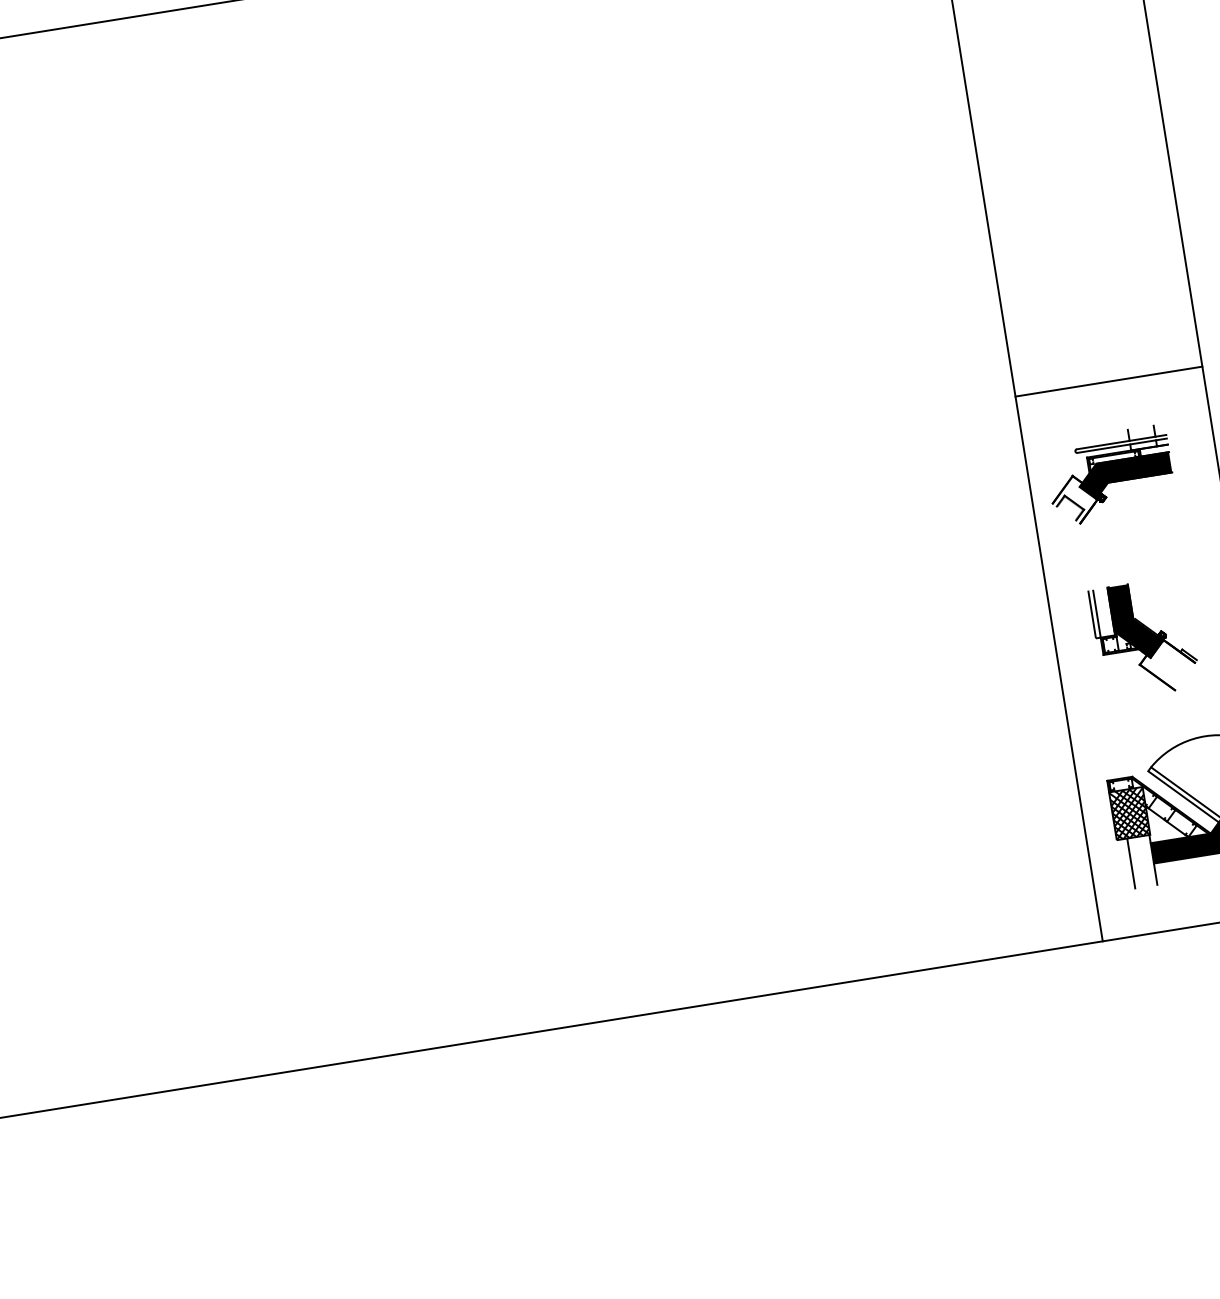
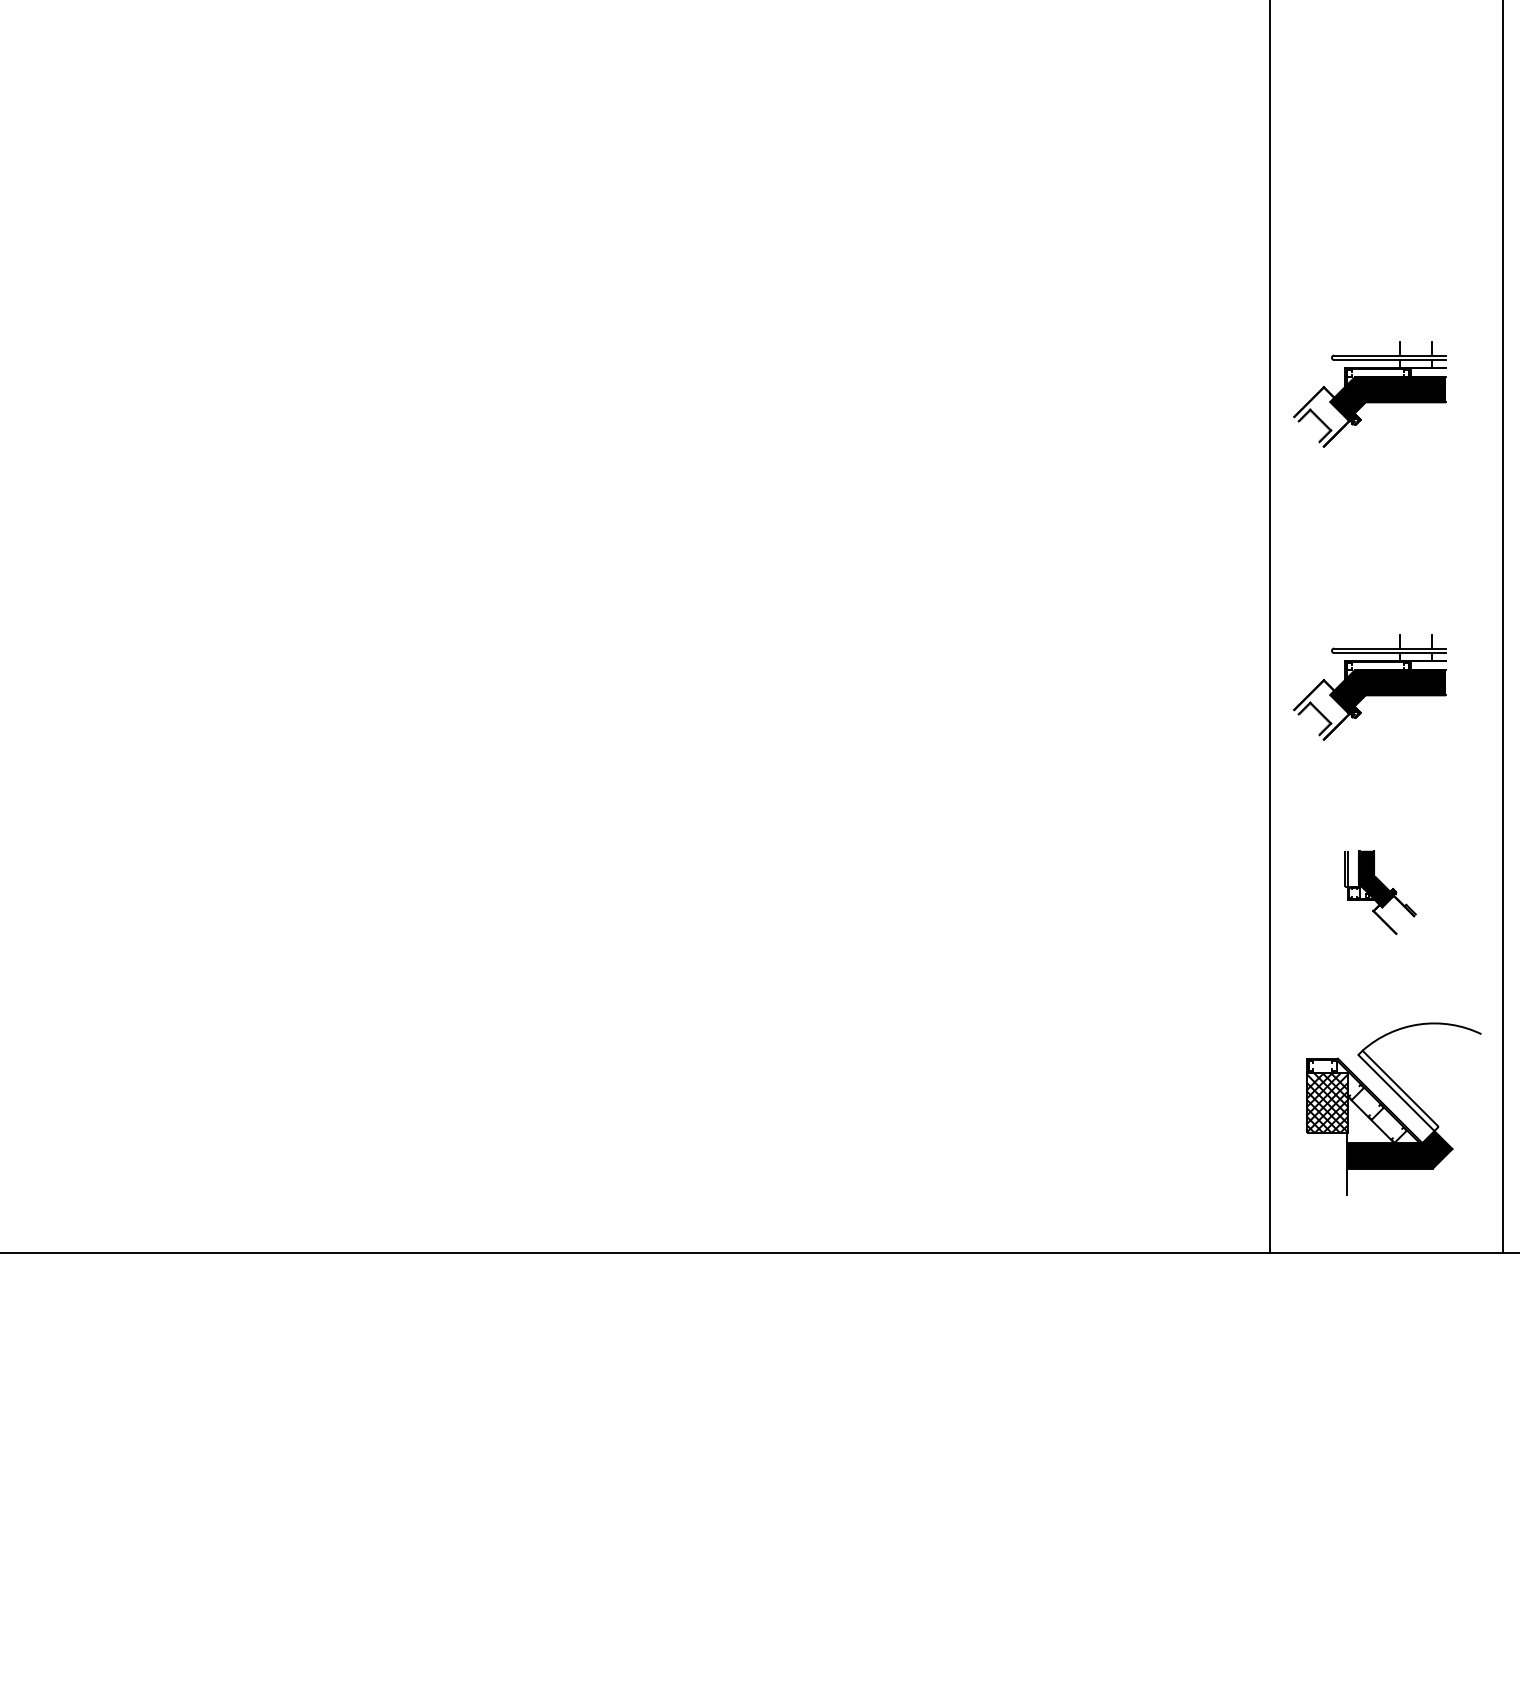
part: (1072, 241) -> (1369, 394), added
line: (1108, 381) -> (1386, 572), removed
part: (1145, 638) -> (1380, 892), size x0.6
line: (1131, 863) -> (1319, 1163), removed

